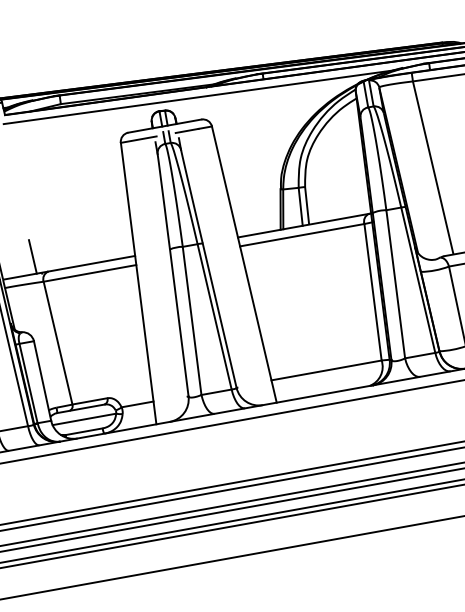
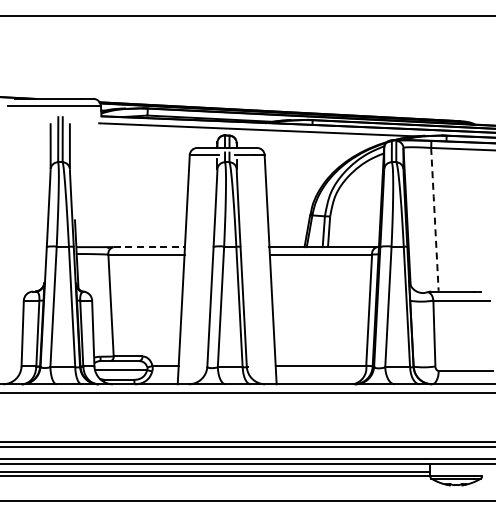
line: (432, 168) -> (434, 220), solid -> dashed
line: (33, 257) -> (103, 233), removed
line: (92, 264) -> (149, 247), solid -> dashed

